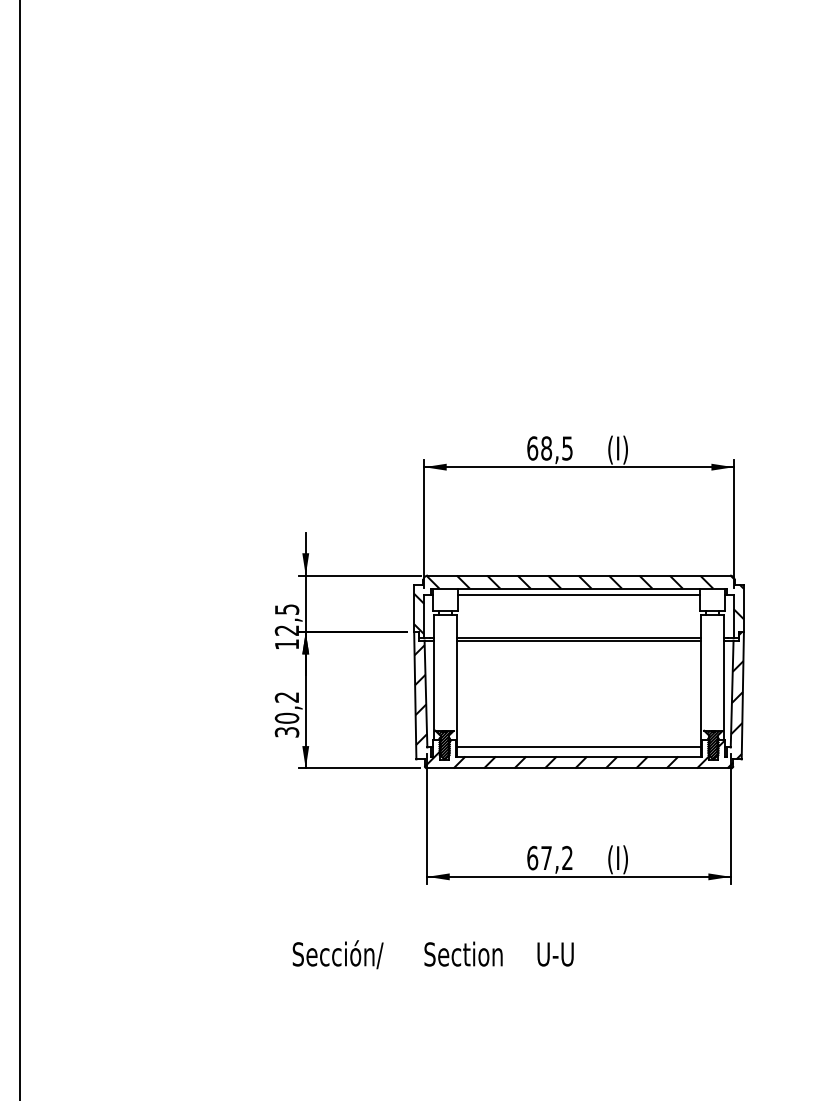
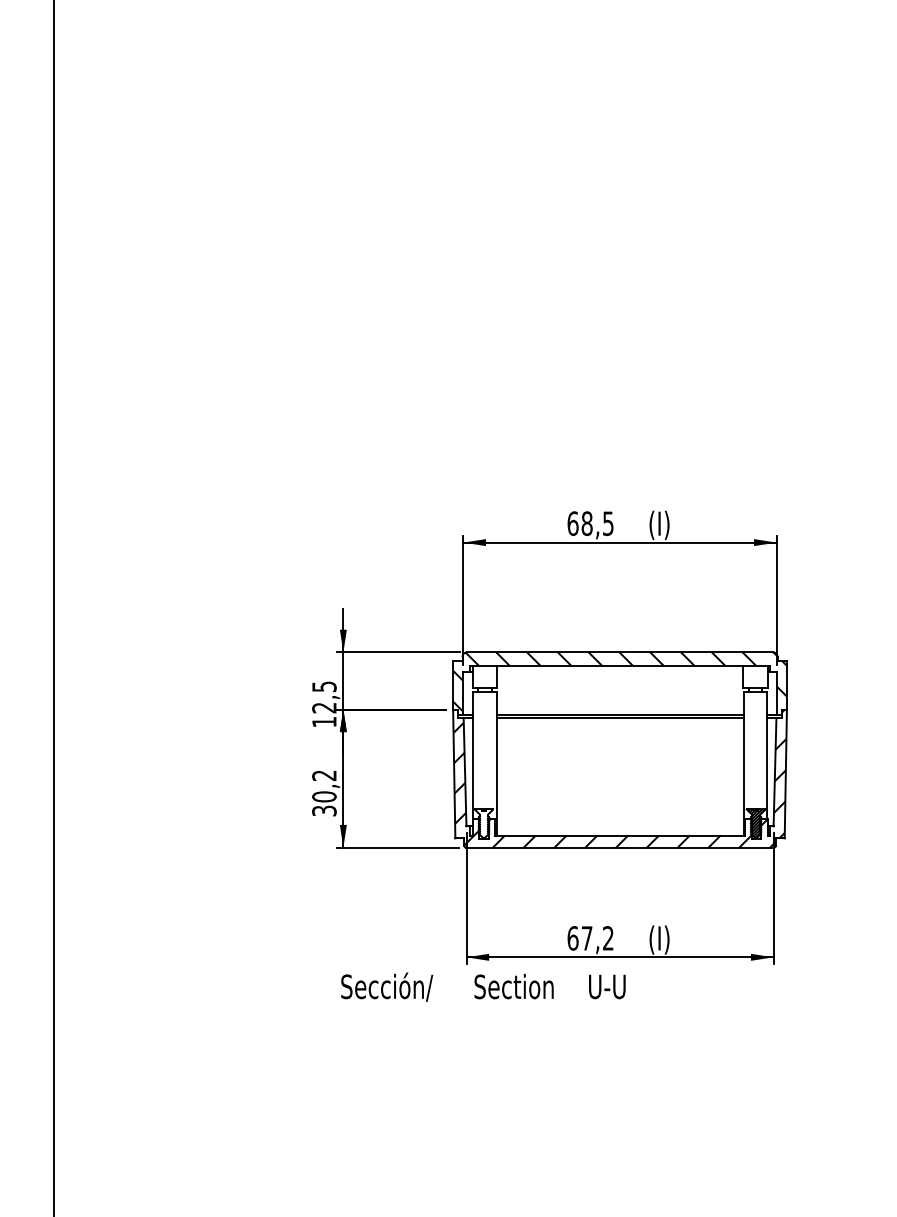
line: (578, 594) -> (619, 671), removed
hatch: (444, 744) -> (483, 823), removed
line: (578, 747) -> (619, 826), removed
text: (433, 954) -> (483, 986), moved

